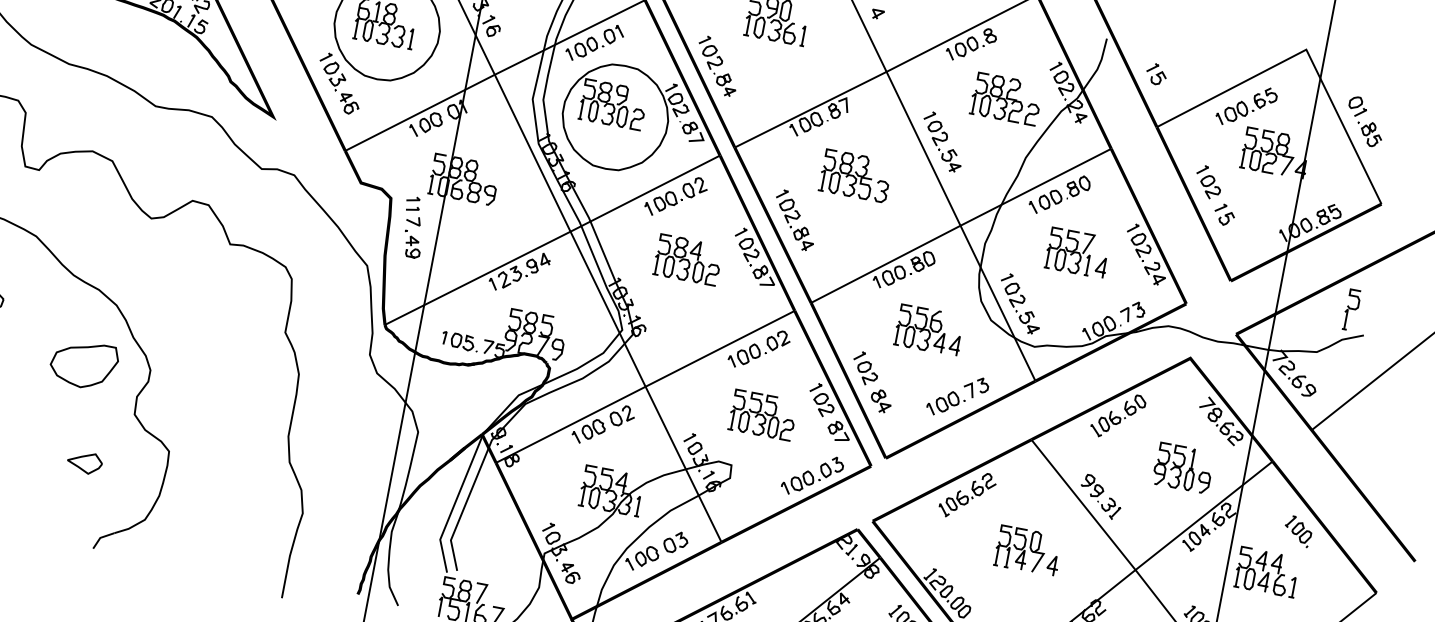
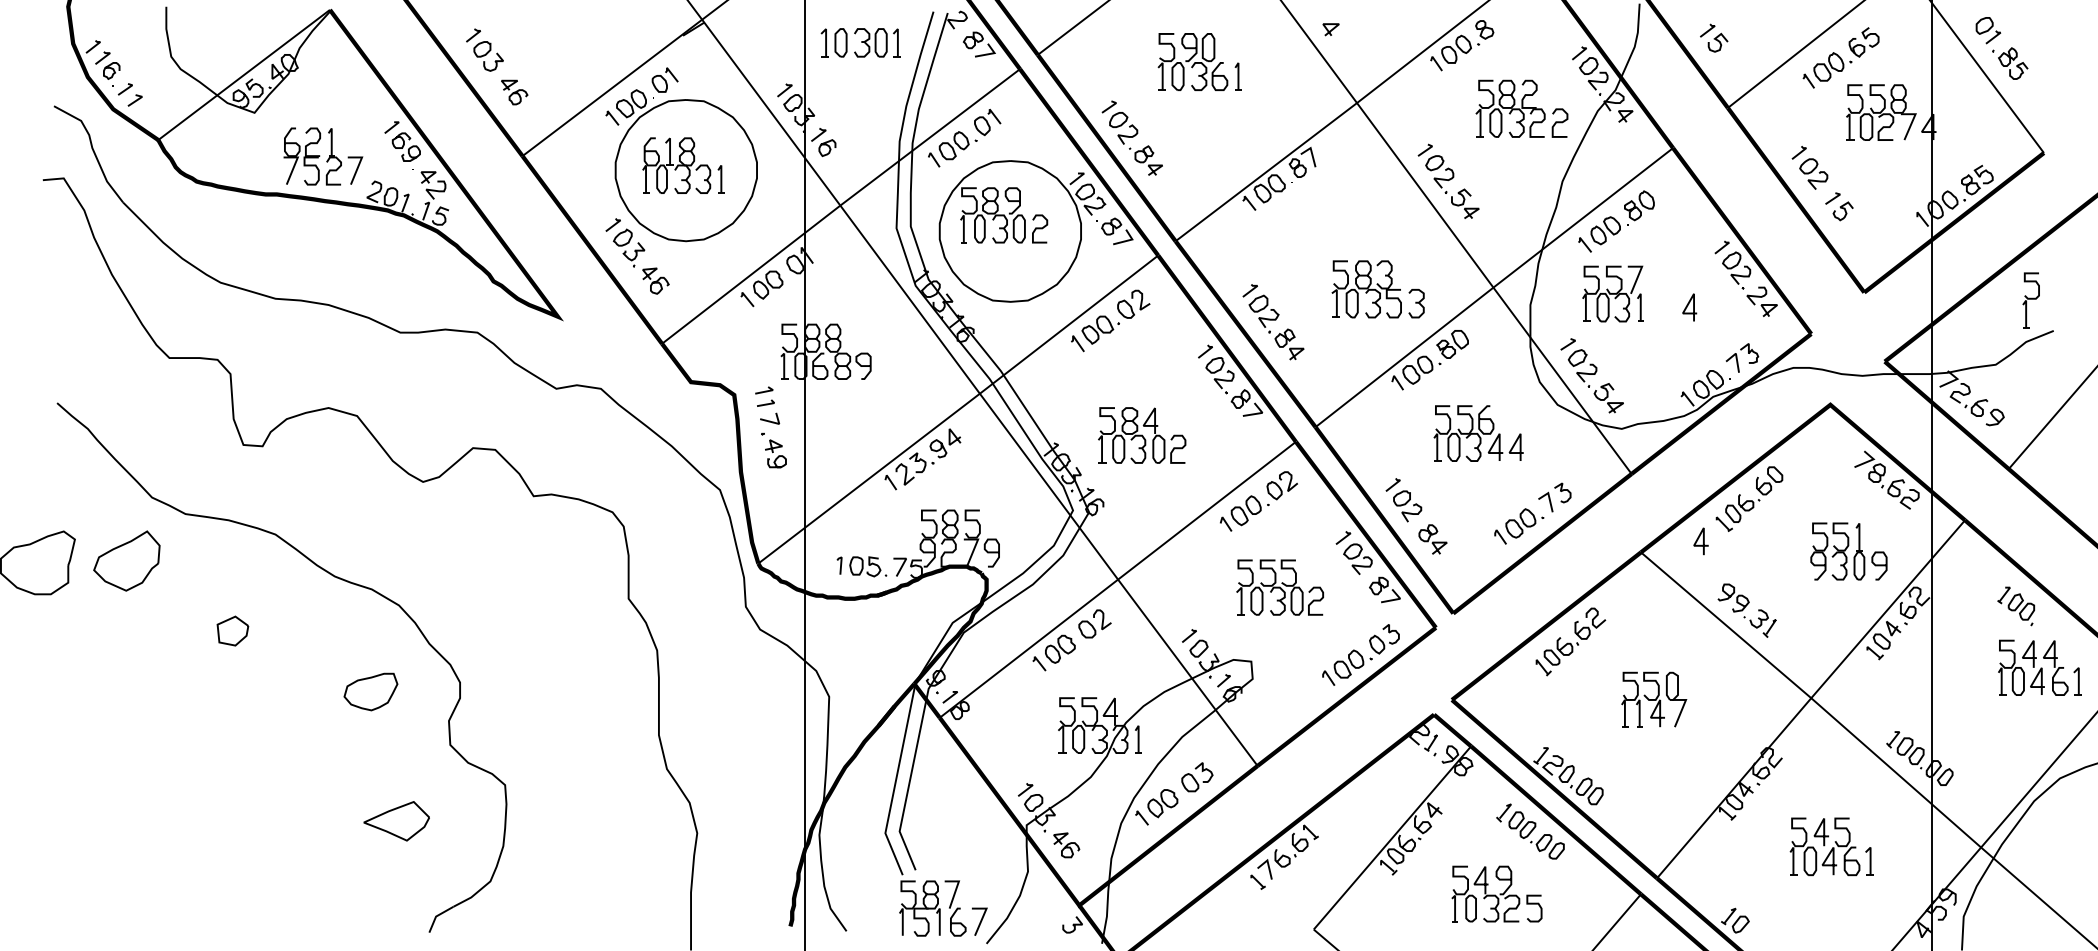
part: (854, 175) -> (1377, 289), moved
part: (1069, 250) -> (1612, 293), moved
part: (688, 260) -> (1142, 435), moved
part: (83, 364) -> (370, 691), size x0.6
part: (84, 462) -> (396, 820), size x1.4
line: (1051, 564) -> (1698, 539), moved
part: (1267, 571) -> (2039, 667), moved

